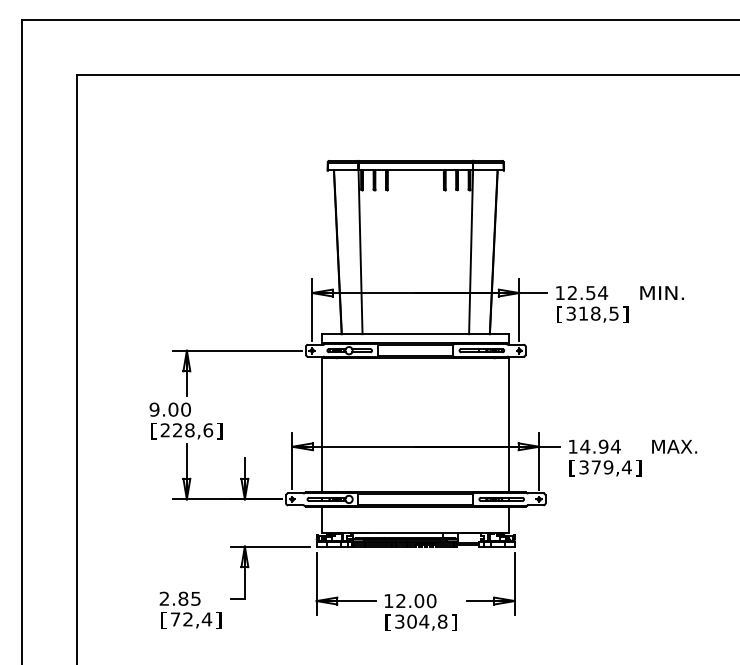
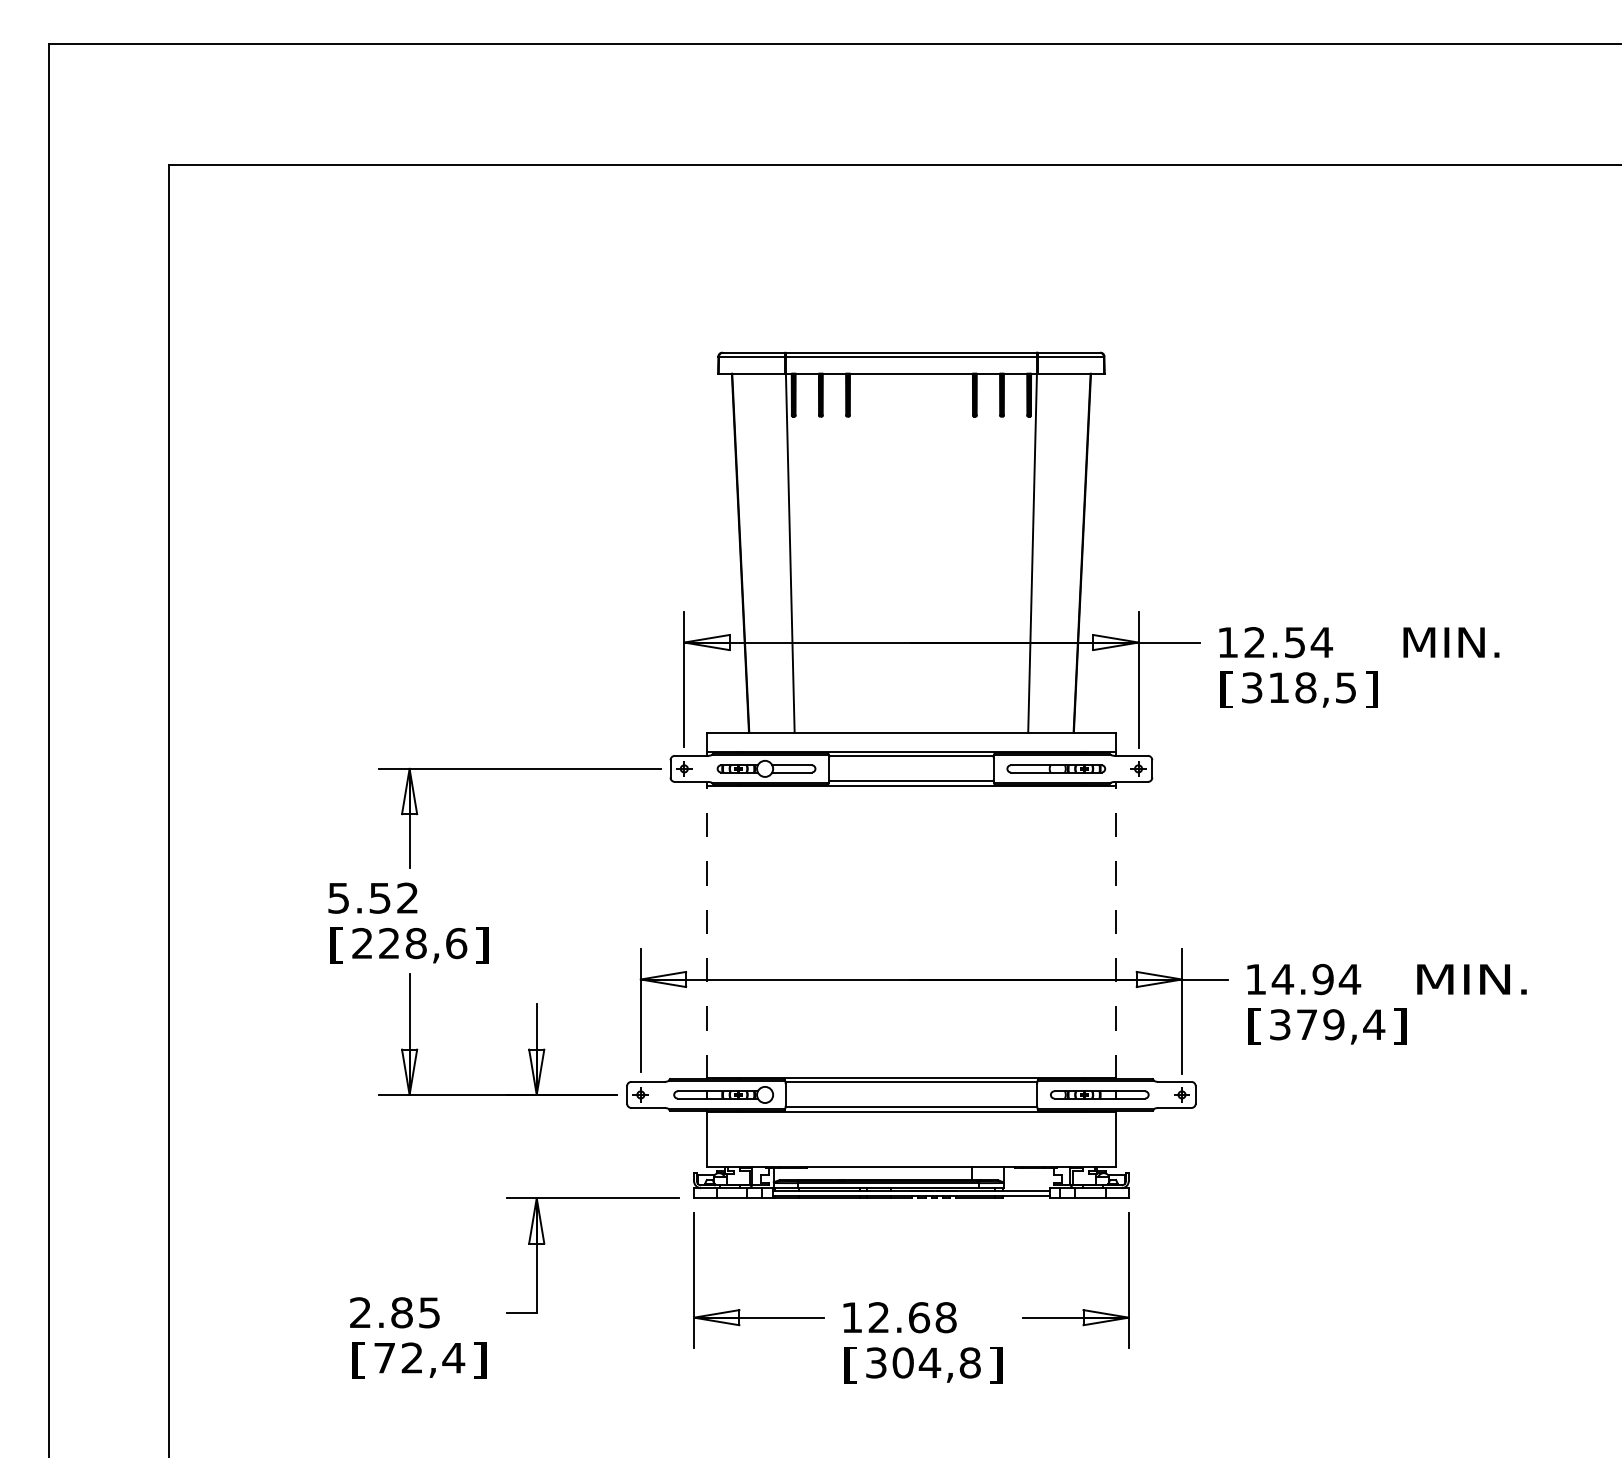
text: (169, 409) -> (371, 897), 9.00 -> 5.52
line: (322, 424) -> (706, 930), solid -> dashed
line: (509, 424) -> (1116, 930), solid -> dashed
text: (671, 446) -> (1471, 978), MAX. -> MIN.
text: (425, 600) -> (932, 1316), 12.00 -> 12.68

